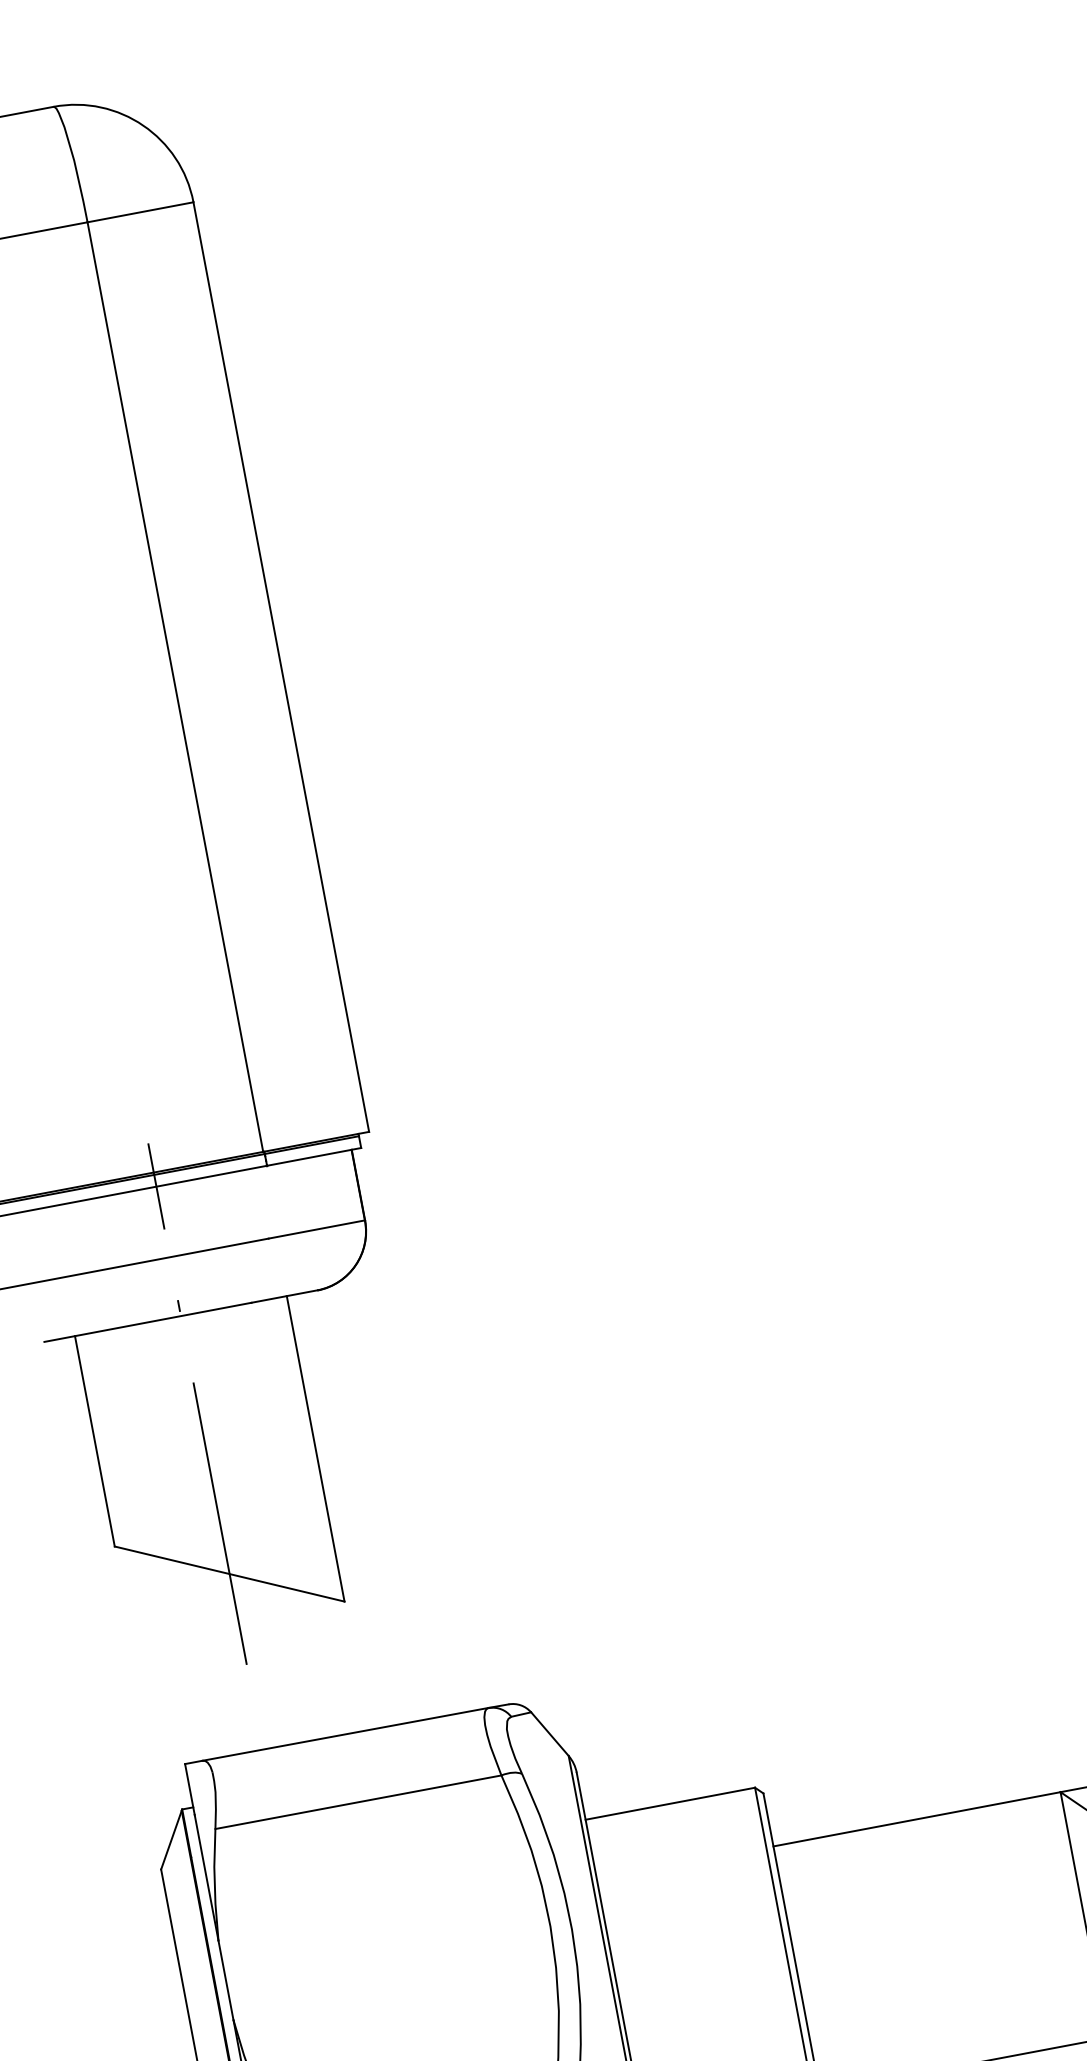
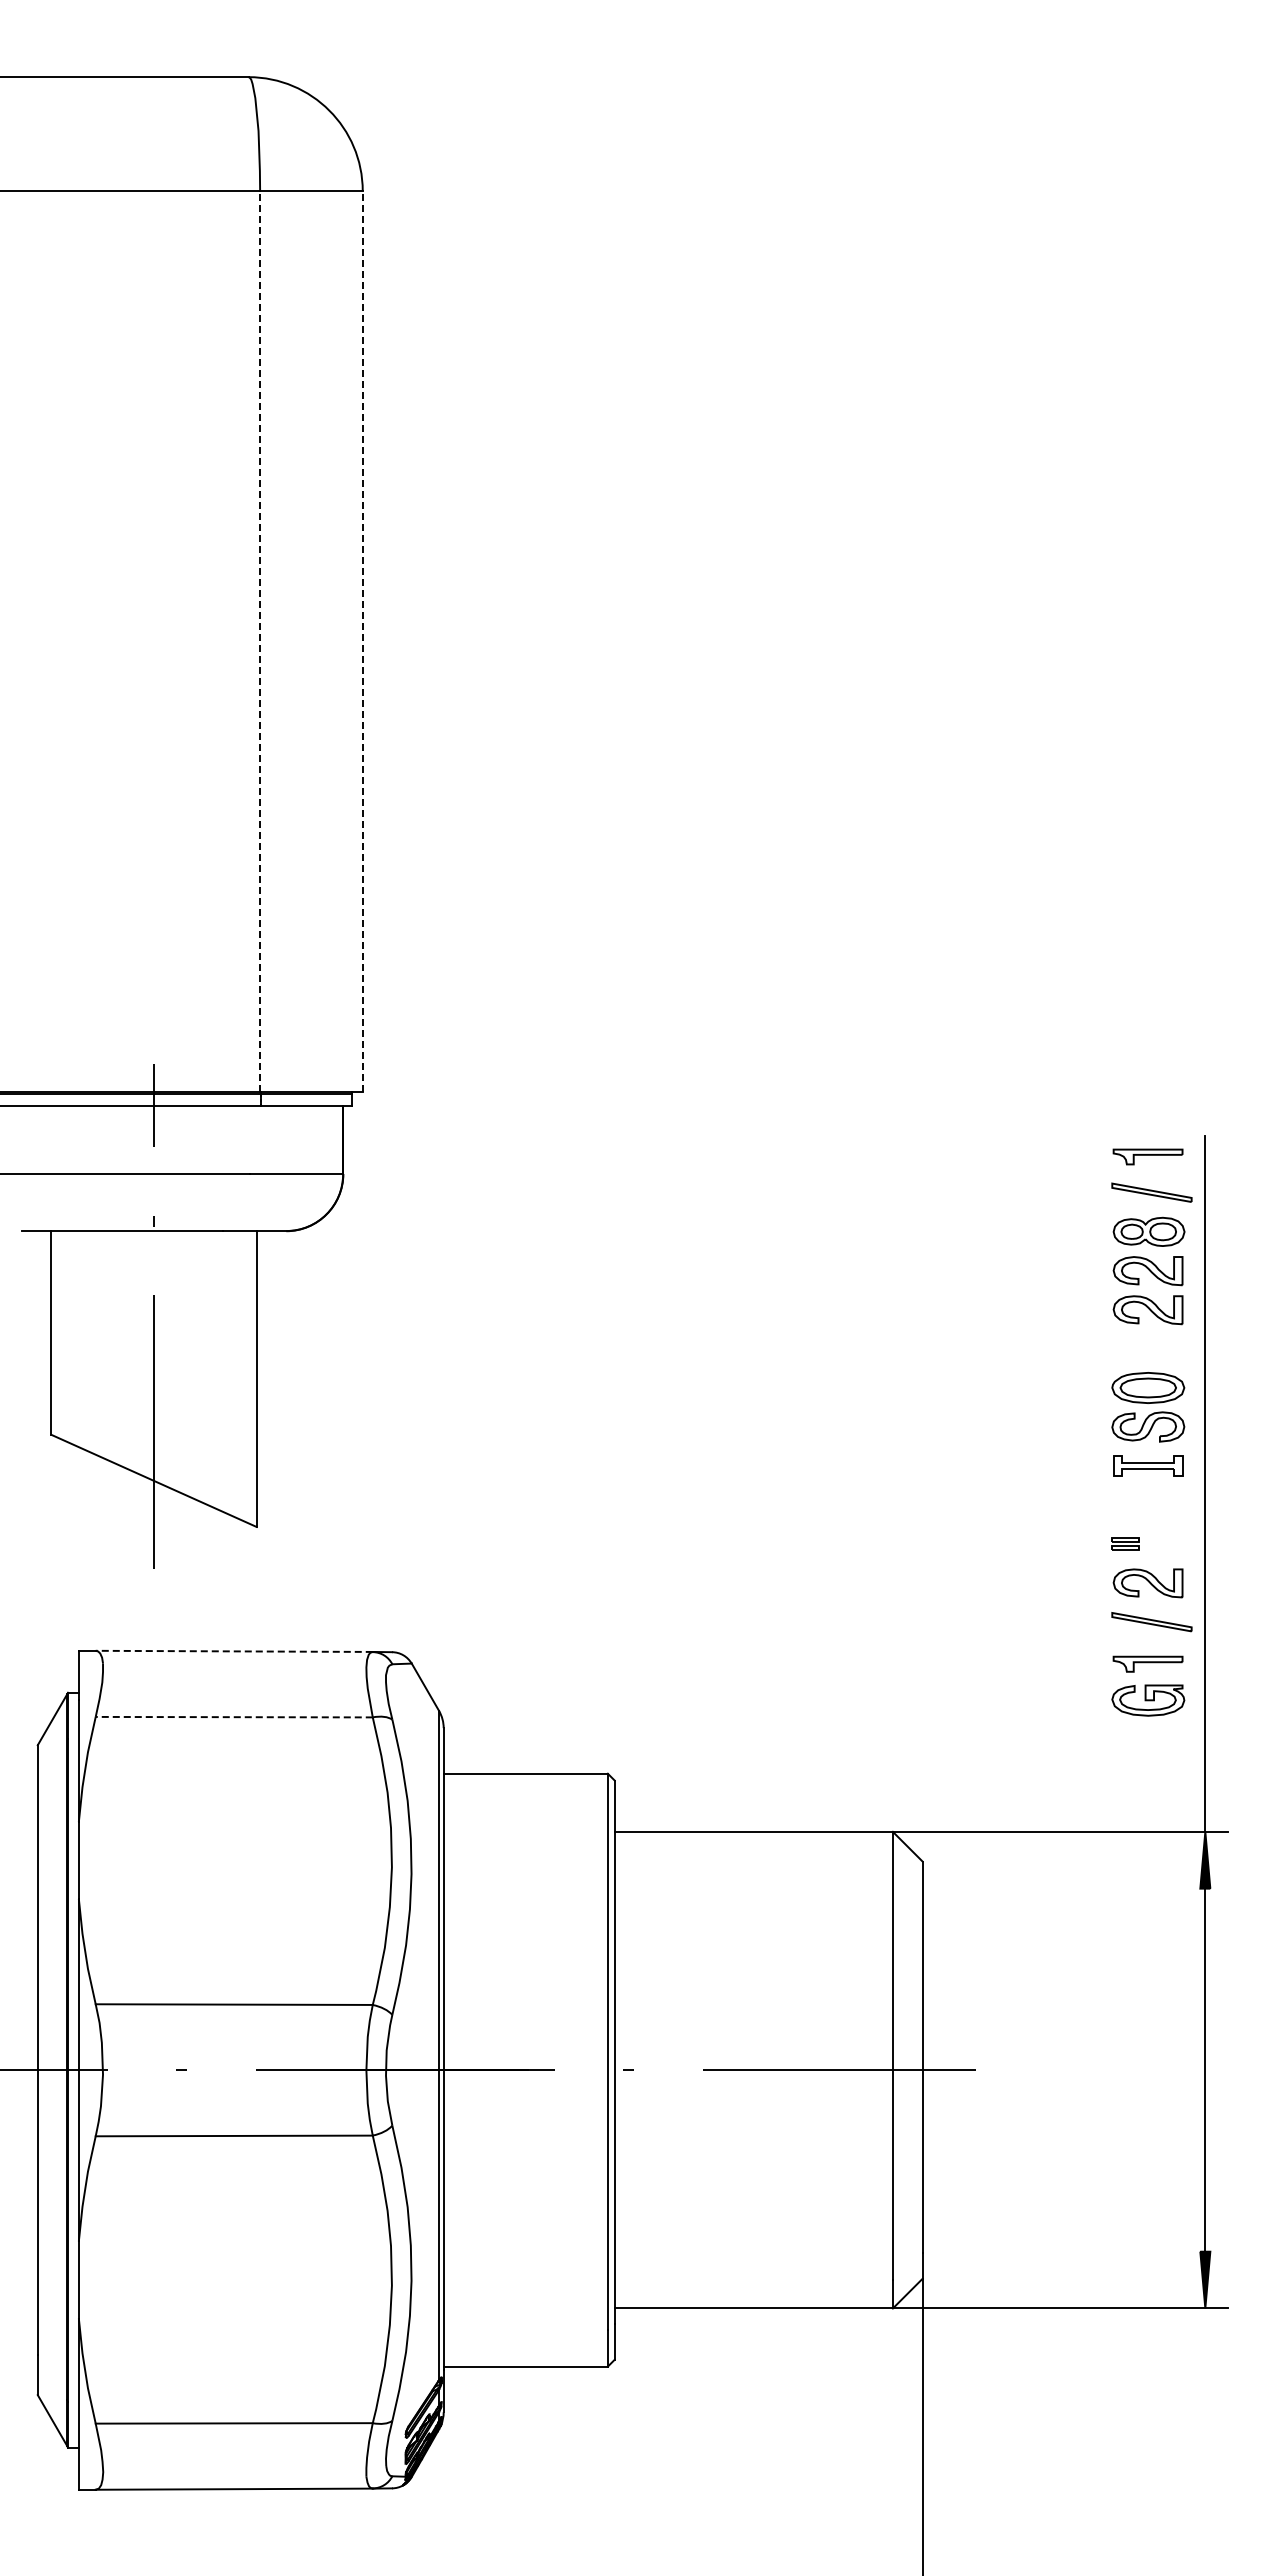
line: (281, 667) -> (362, 641), solid -> dashed
line: (175, 686) -> (260, 641), solid -> dashed
line: (345, 1734) -> (234, 1651), solid -> dashed
line: (358, 1802) -> (234, 1717), solid -> dashed

